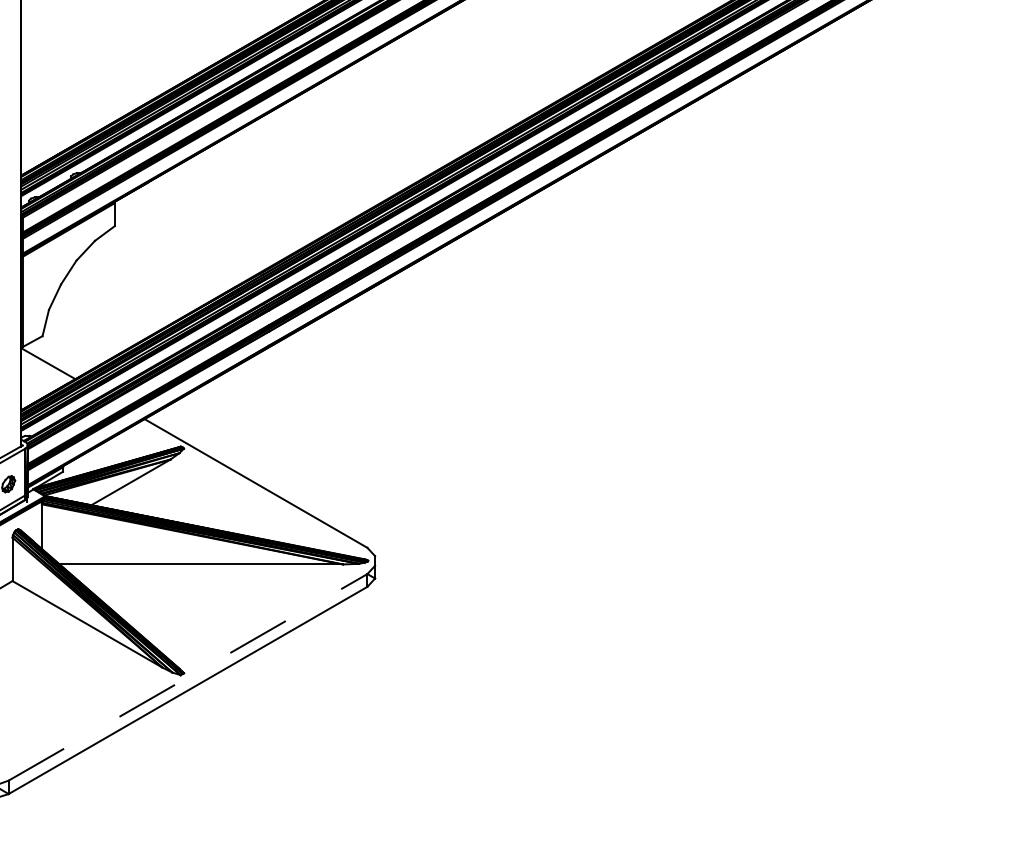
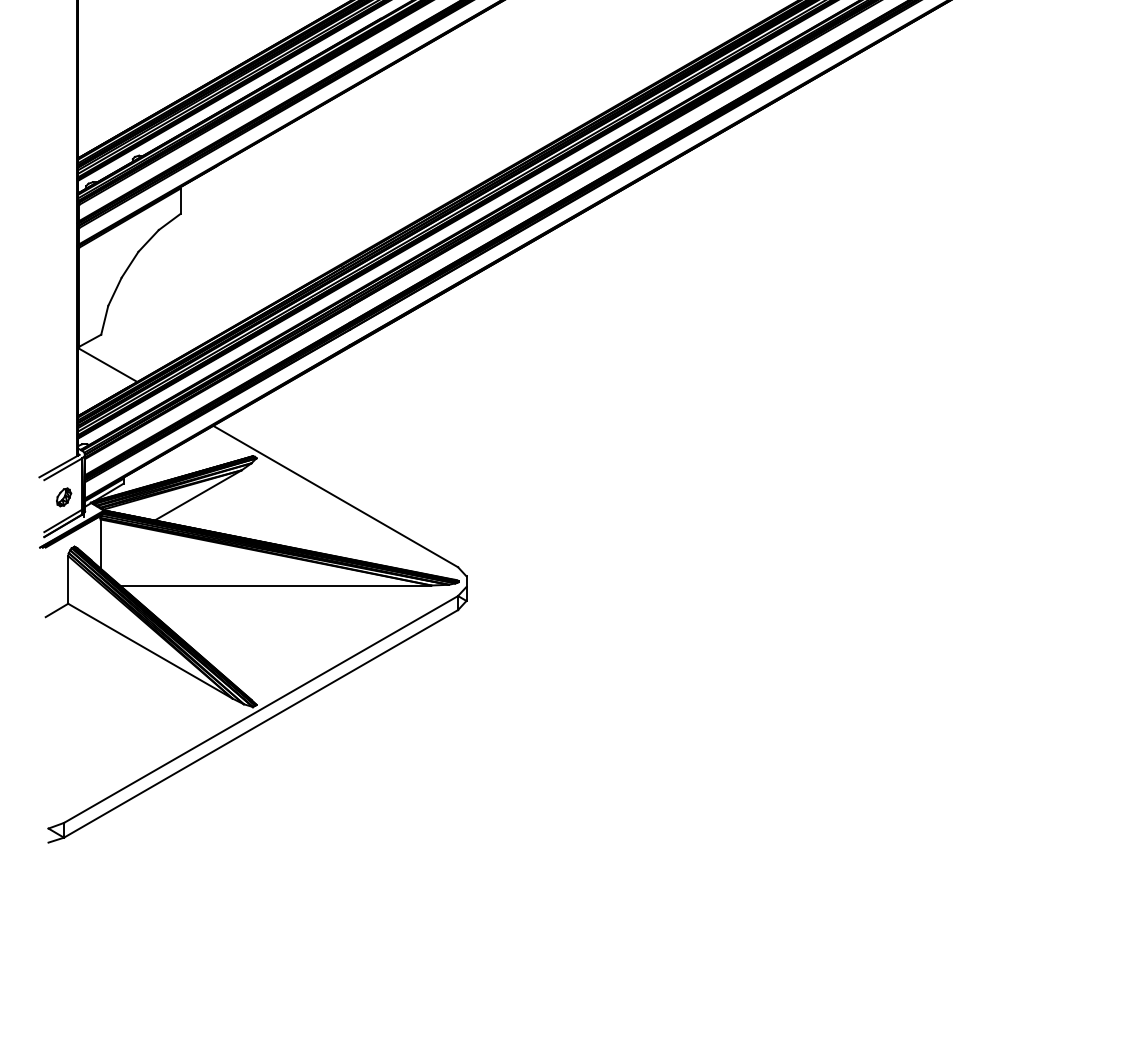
line: (188, 677) -> (261, 709), dashed -> solid

